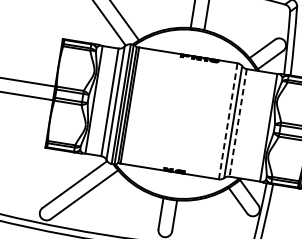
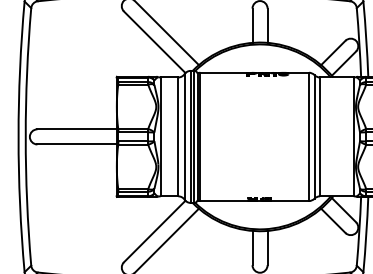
line: (227, 120) -> (308, 136), dashed -> solid
line: (237, 123) -> (319, 137), dashed -> solid

